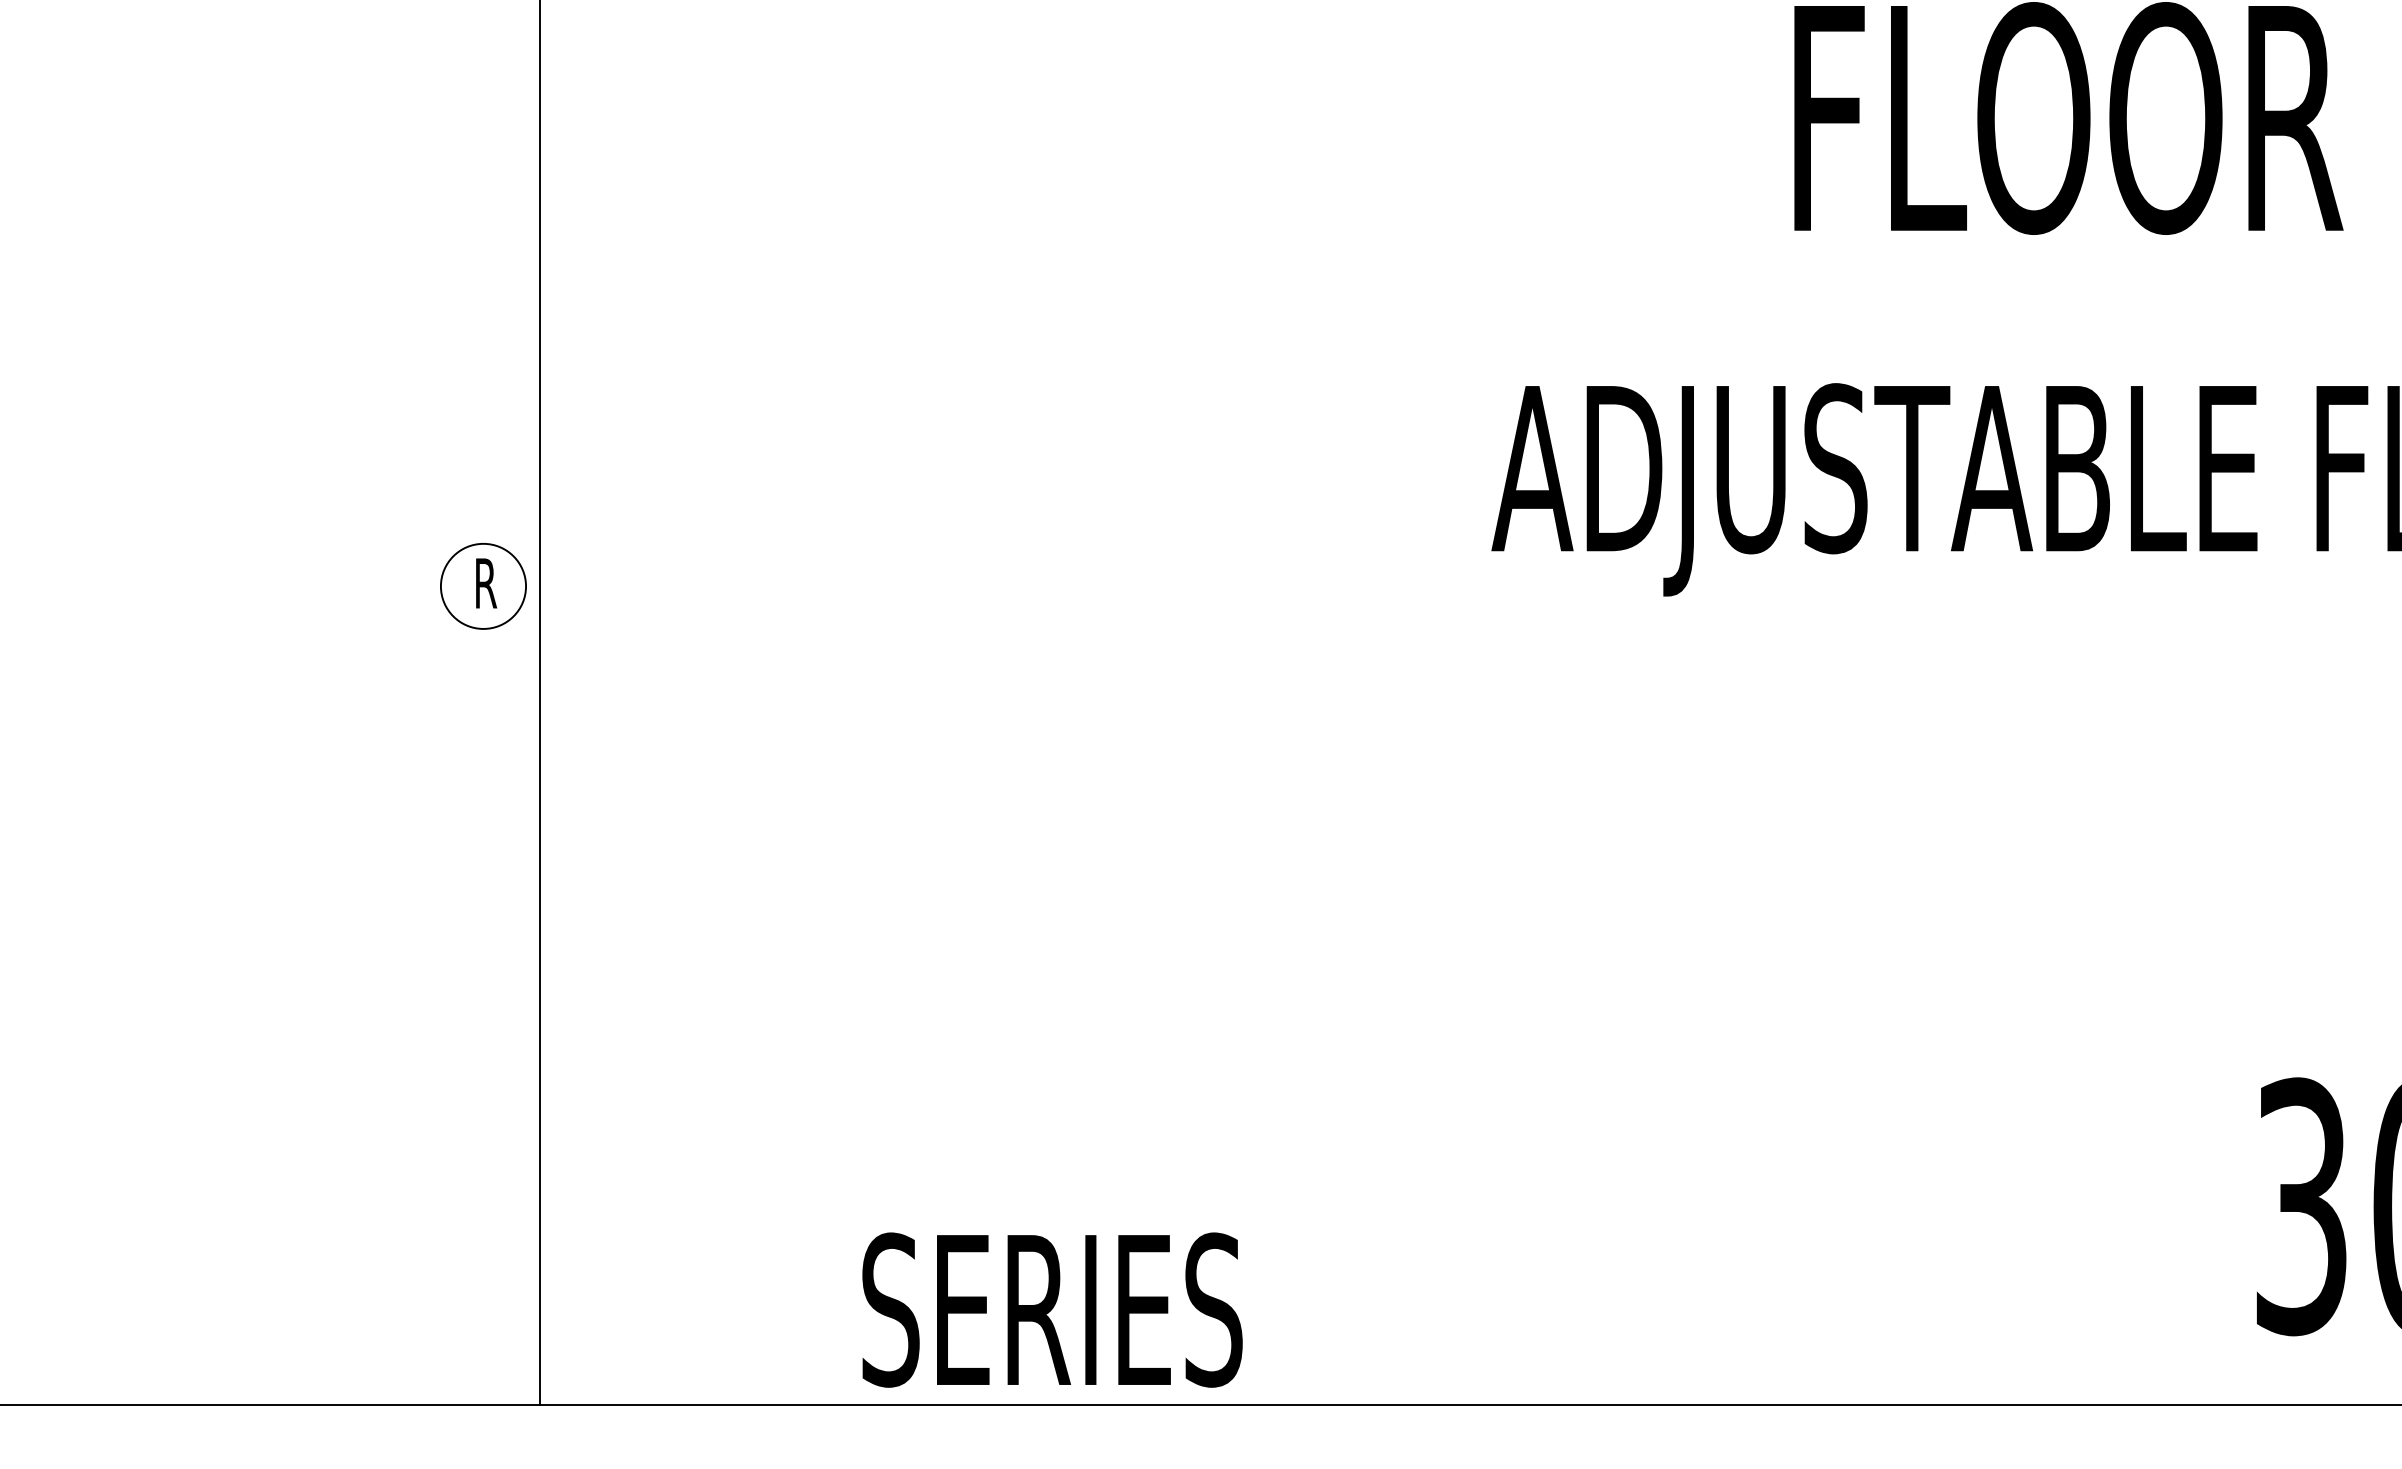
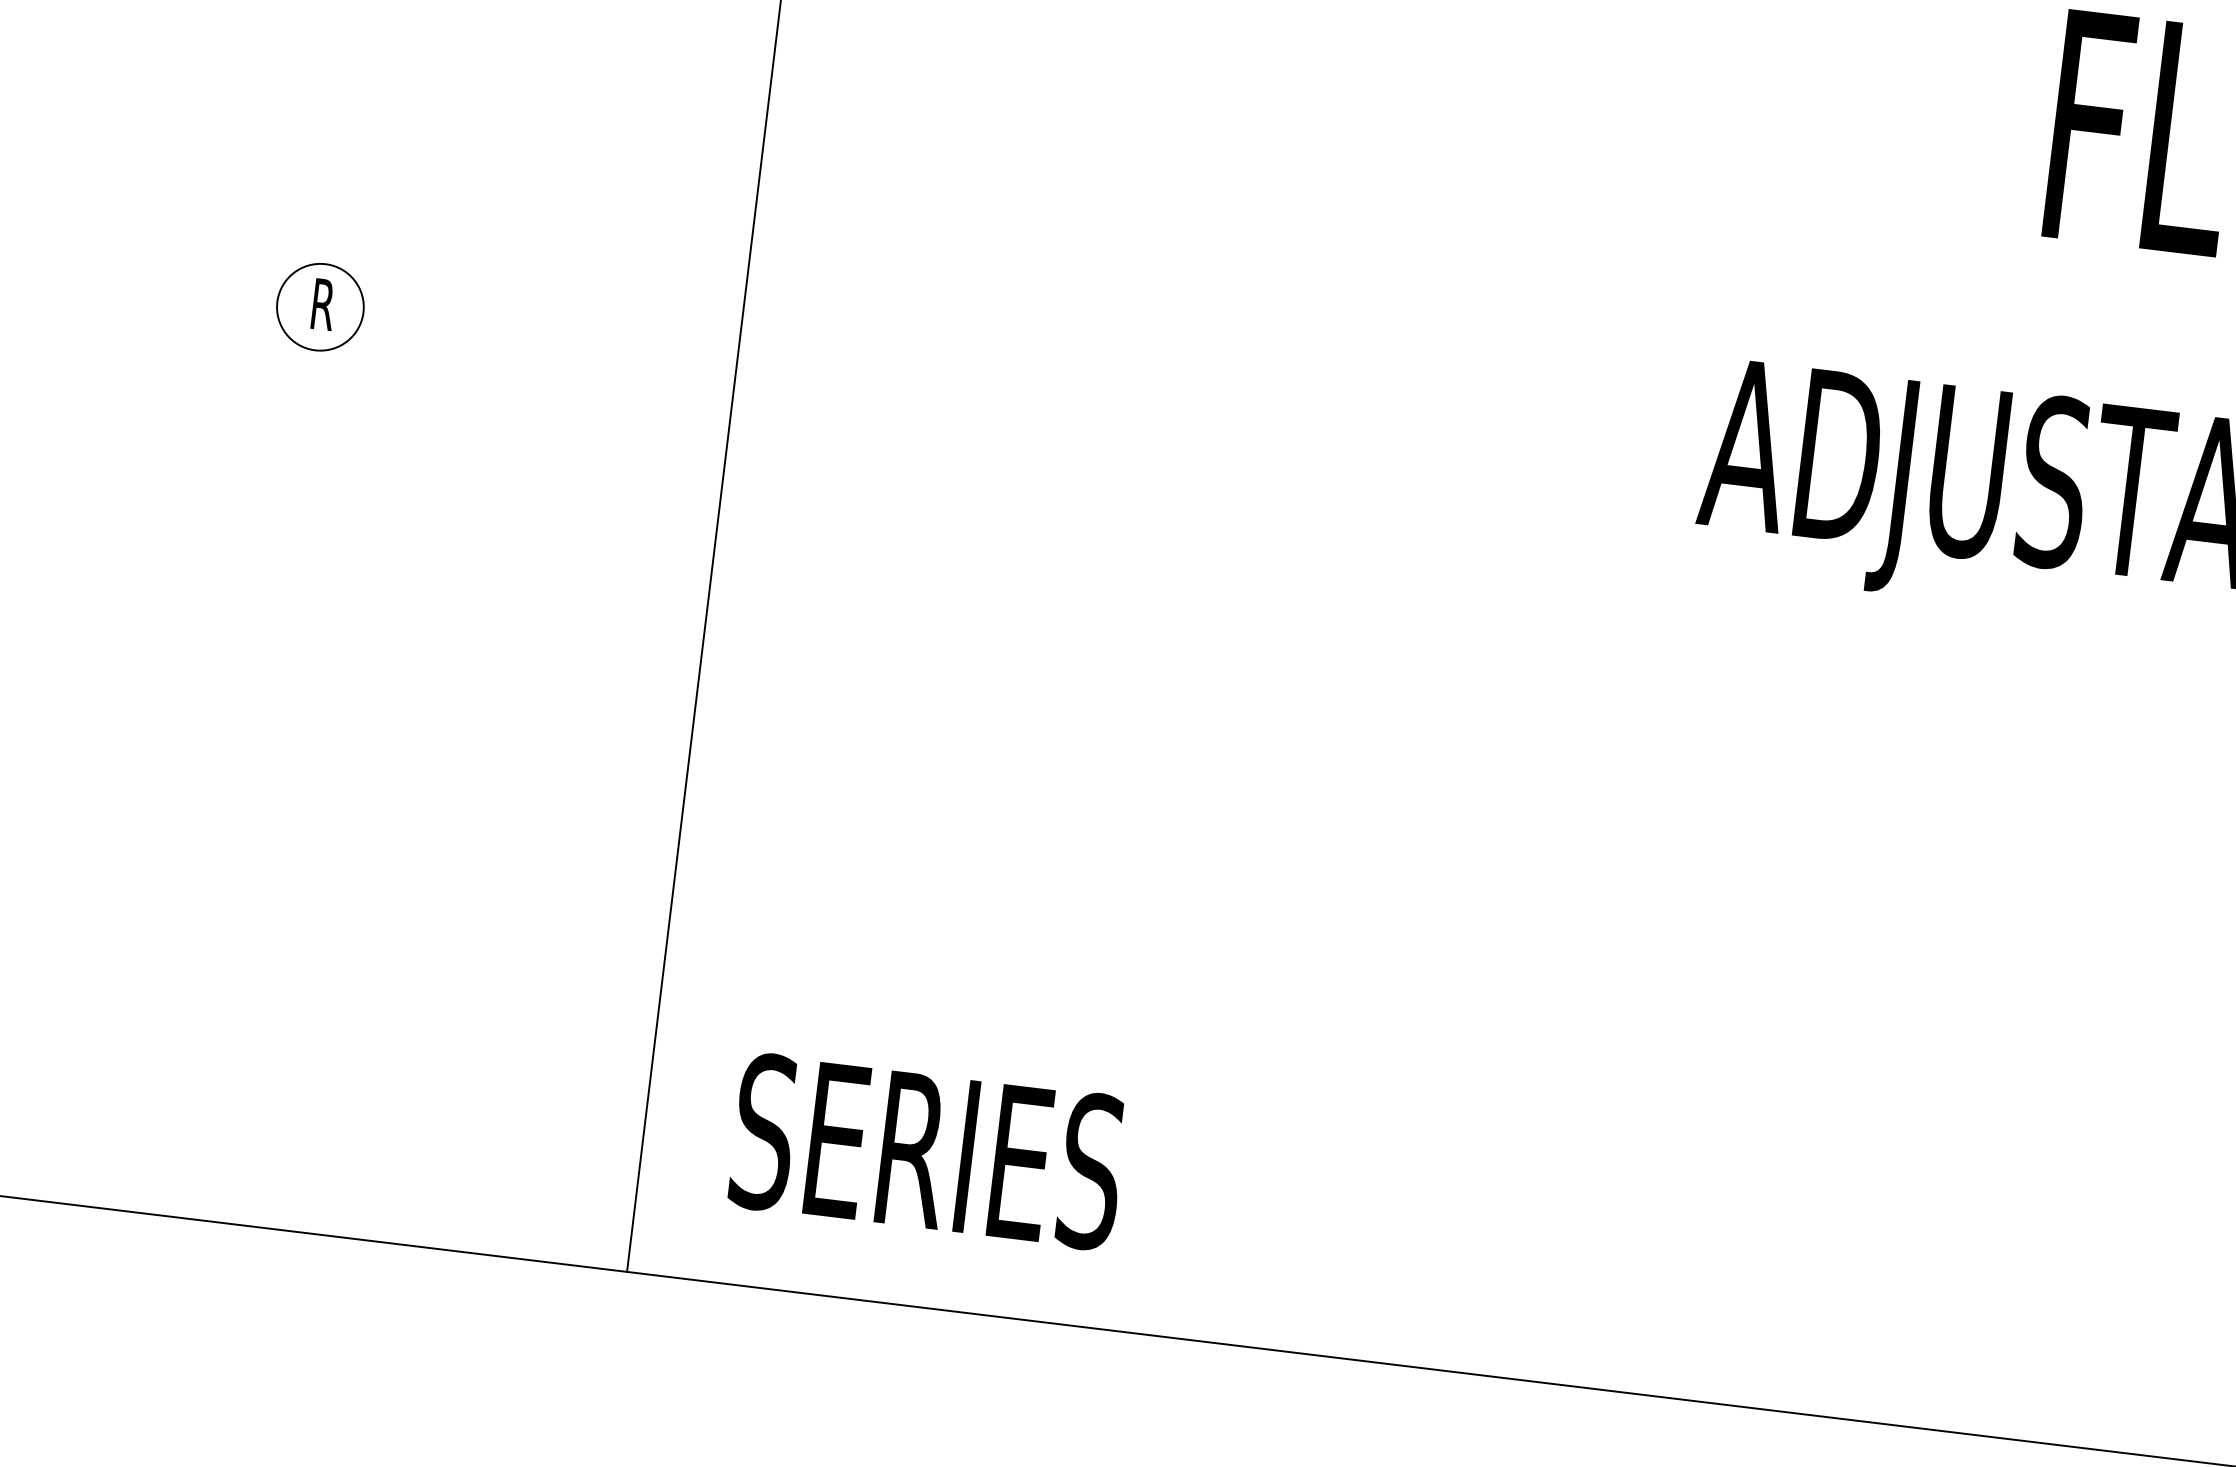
part: (483, 586) -> (320, 307), moved
text: (1052, 1309) -> (928, 1151), moved

